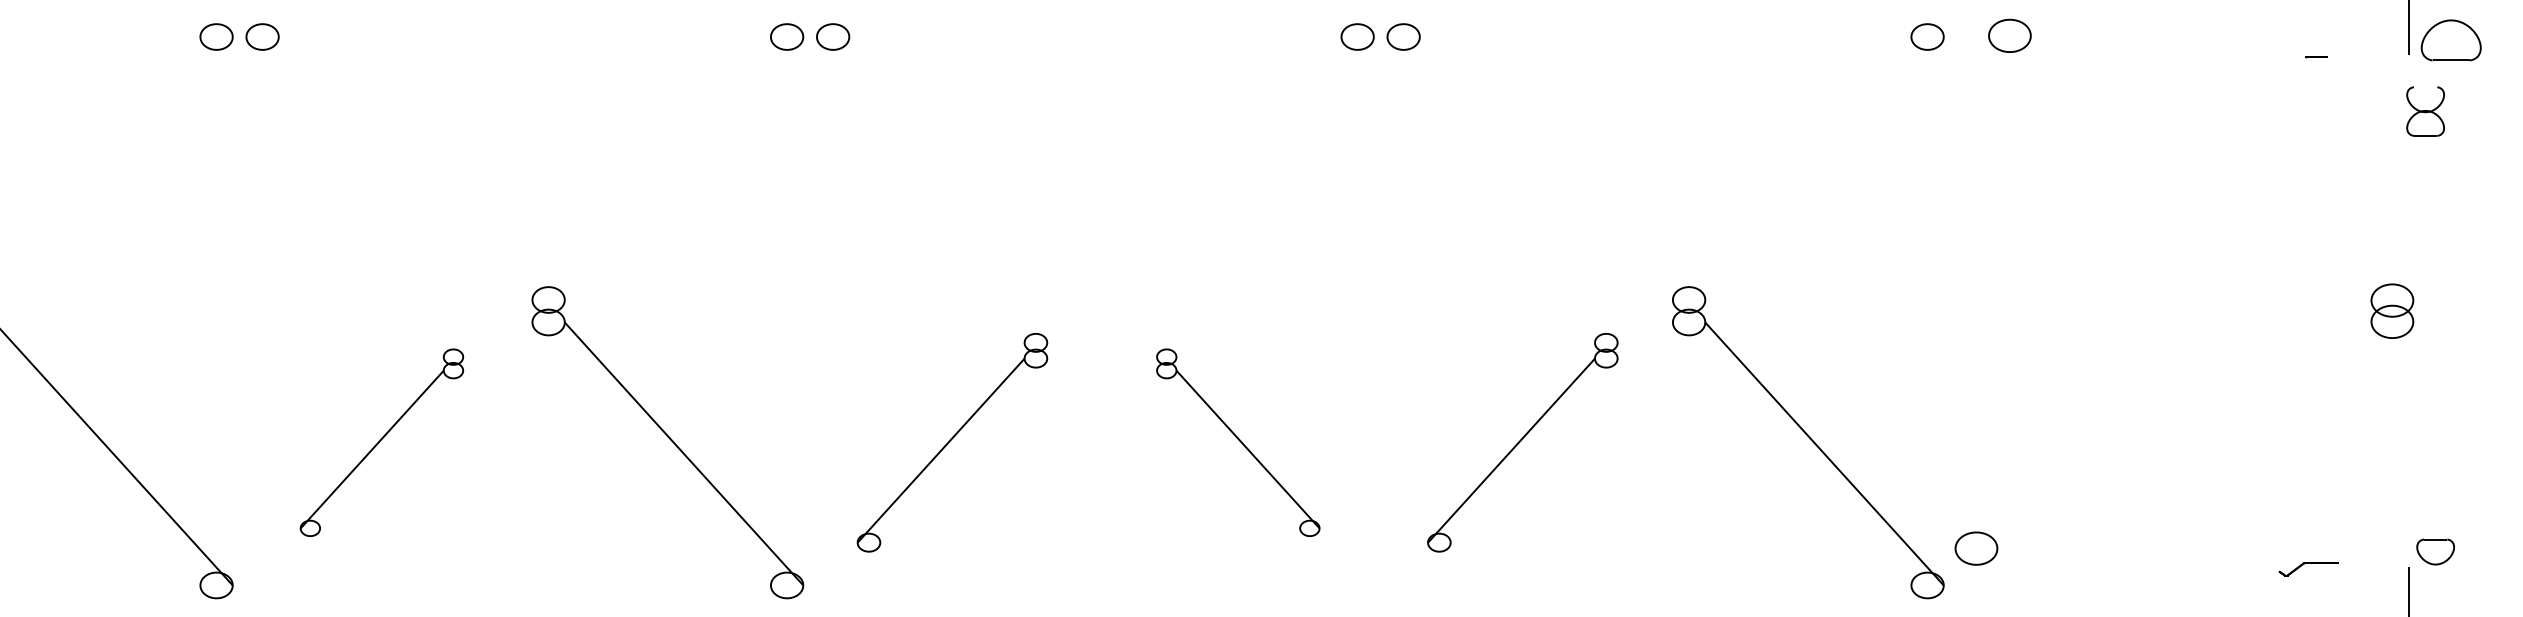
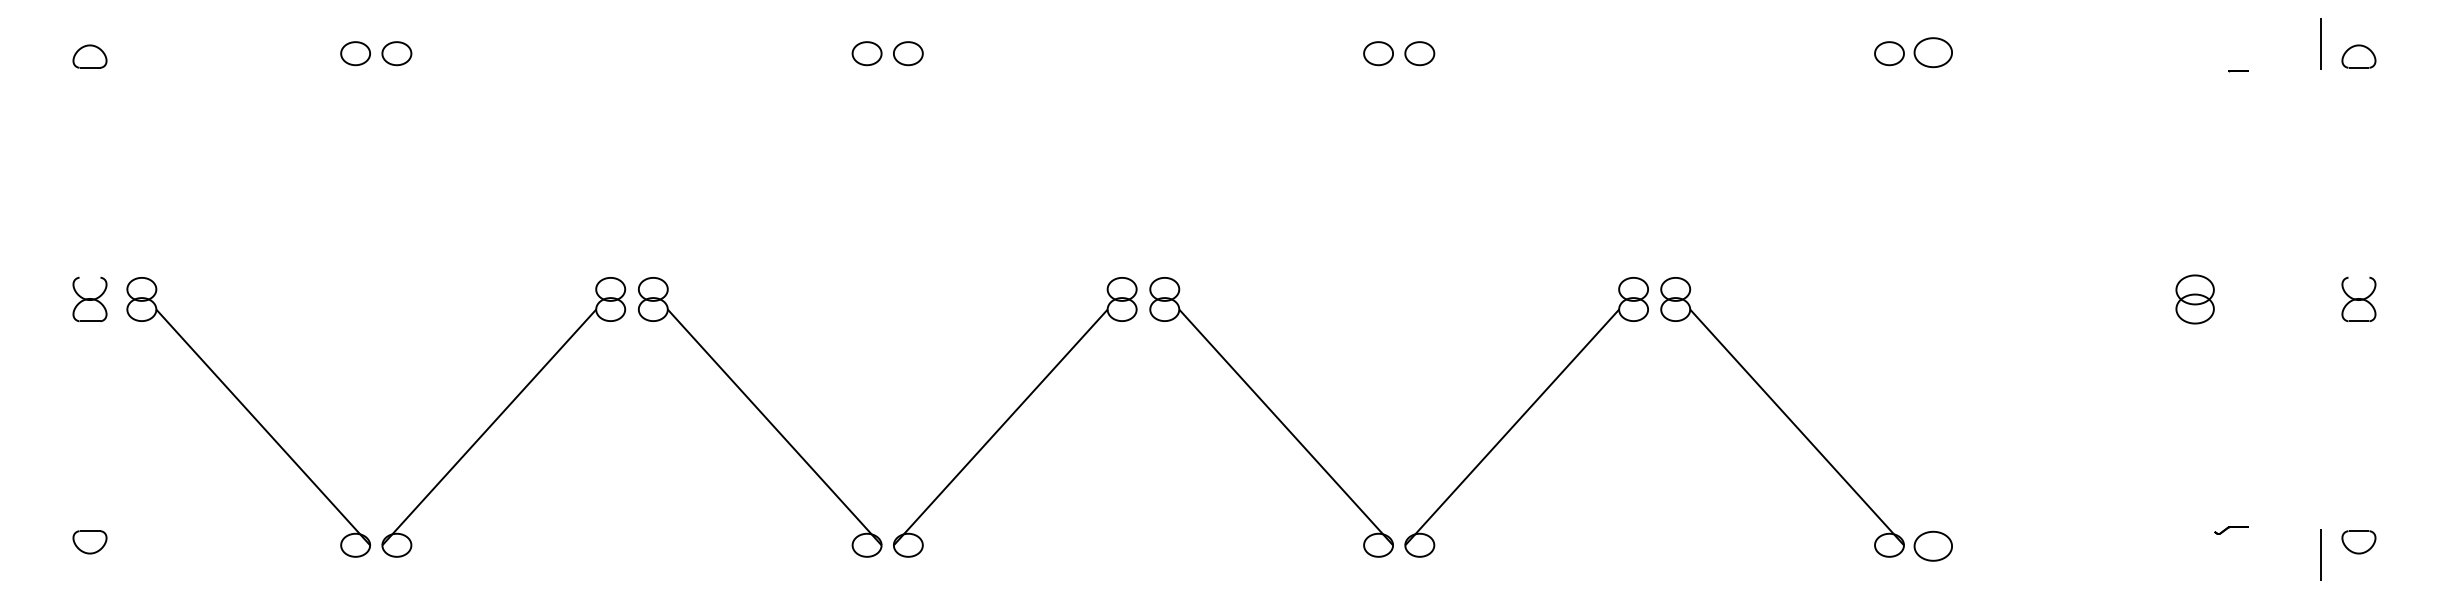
part: (2009, 35) -> (1932, 52), moved
part: (2450, 40) -> (2358, 56), size x0.62
part: (2425, 111) -> (2358, 299), moved
part: (2391, 311) -> (2194, 299), moved
part: (381, 442) -> (503, 417), size x1.67
part: (952, 442) -> (1015, 417), size x1.43
part: (1238, 442) -> (1271, 417), size x1.67
part: (1522, 442) -> (1526, 417), size x1.43
part: (1975, 547) -> (1932, 545), moved
part: (2435, 552) -> (2358, 542), moved
part: (2309, 568) -> (2231, 530), size x0.62

